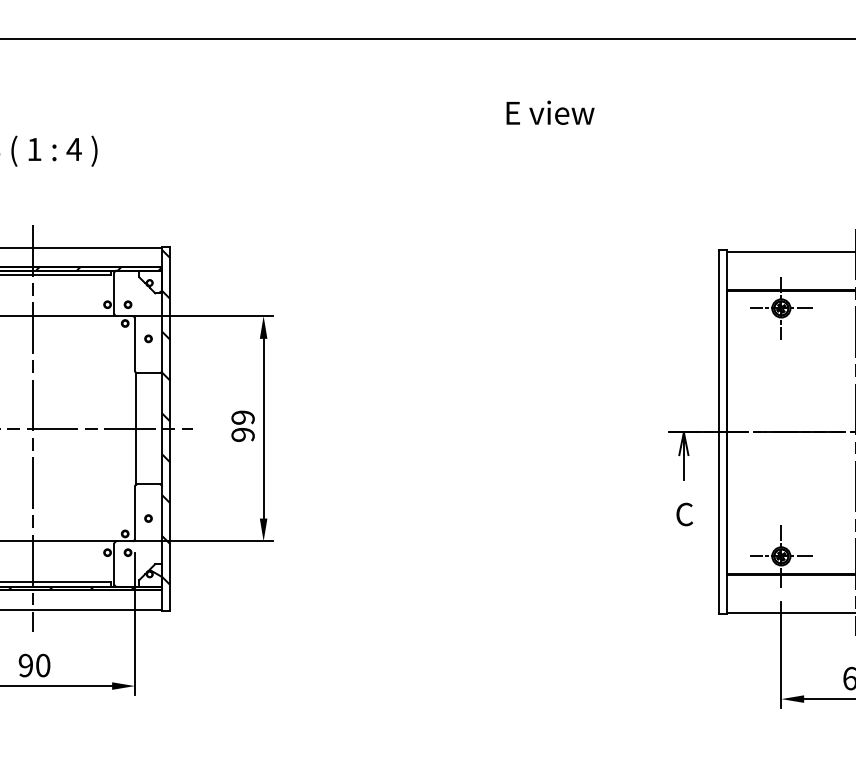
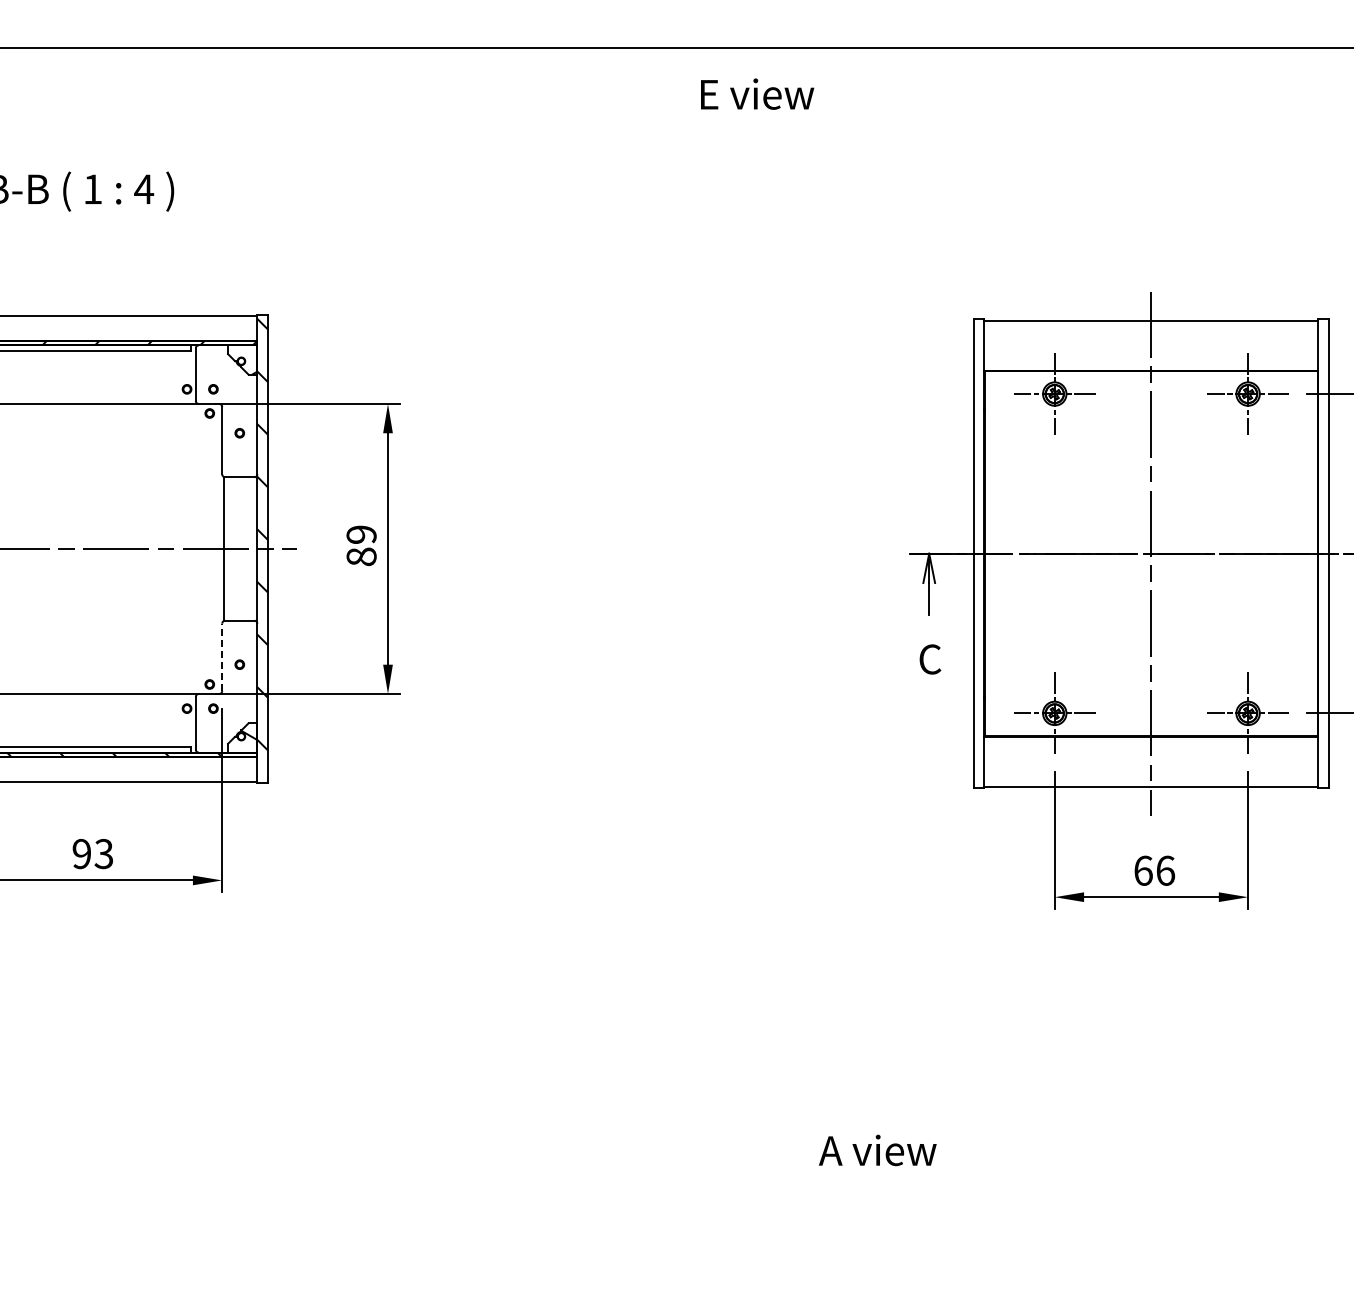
text: (550, 112) -> (757, 93), moved
line: (32, 428) -> (90, 548), removed
text: (243, 434) -> (361, 556), 99 -> 89
line: (135, 512) -> (222, 657), solid -> dashed
text: (42, 665) -> (103, 854), 90 -> 93

